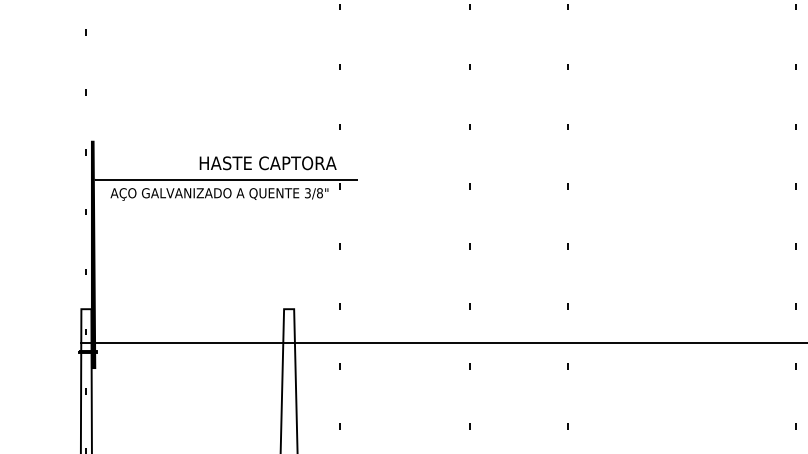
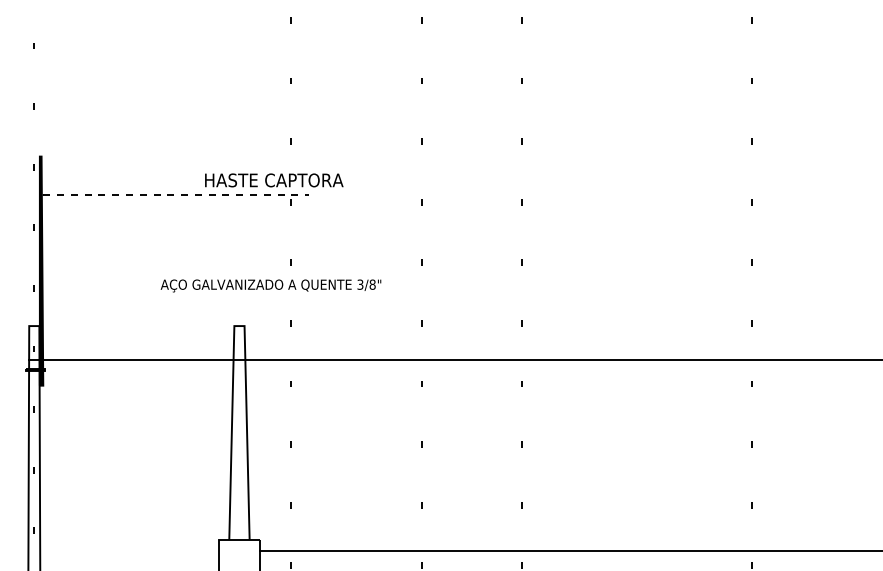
text: (268, 163) -> (274, 180), moved
line: (226, 180) -> (176, 195), solid -> dashed
text: (218, 194) -> (270, 285), moved

